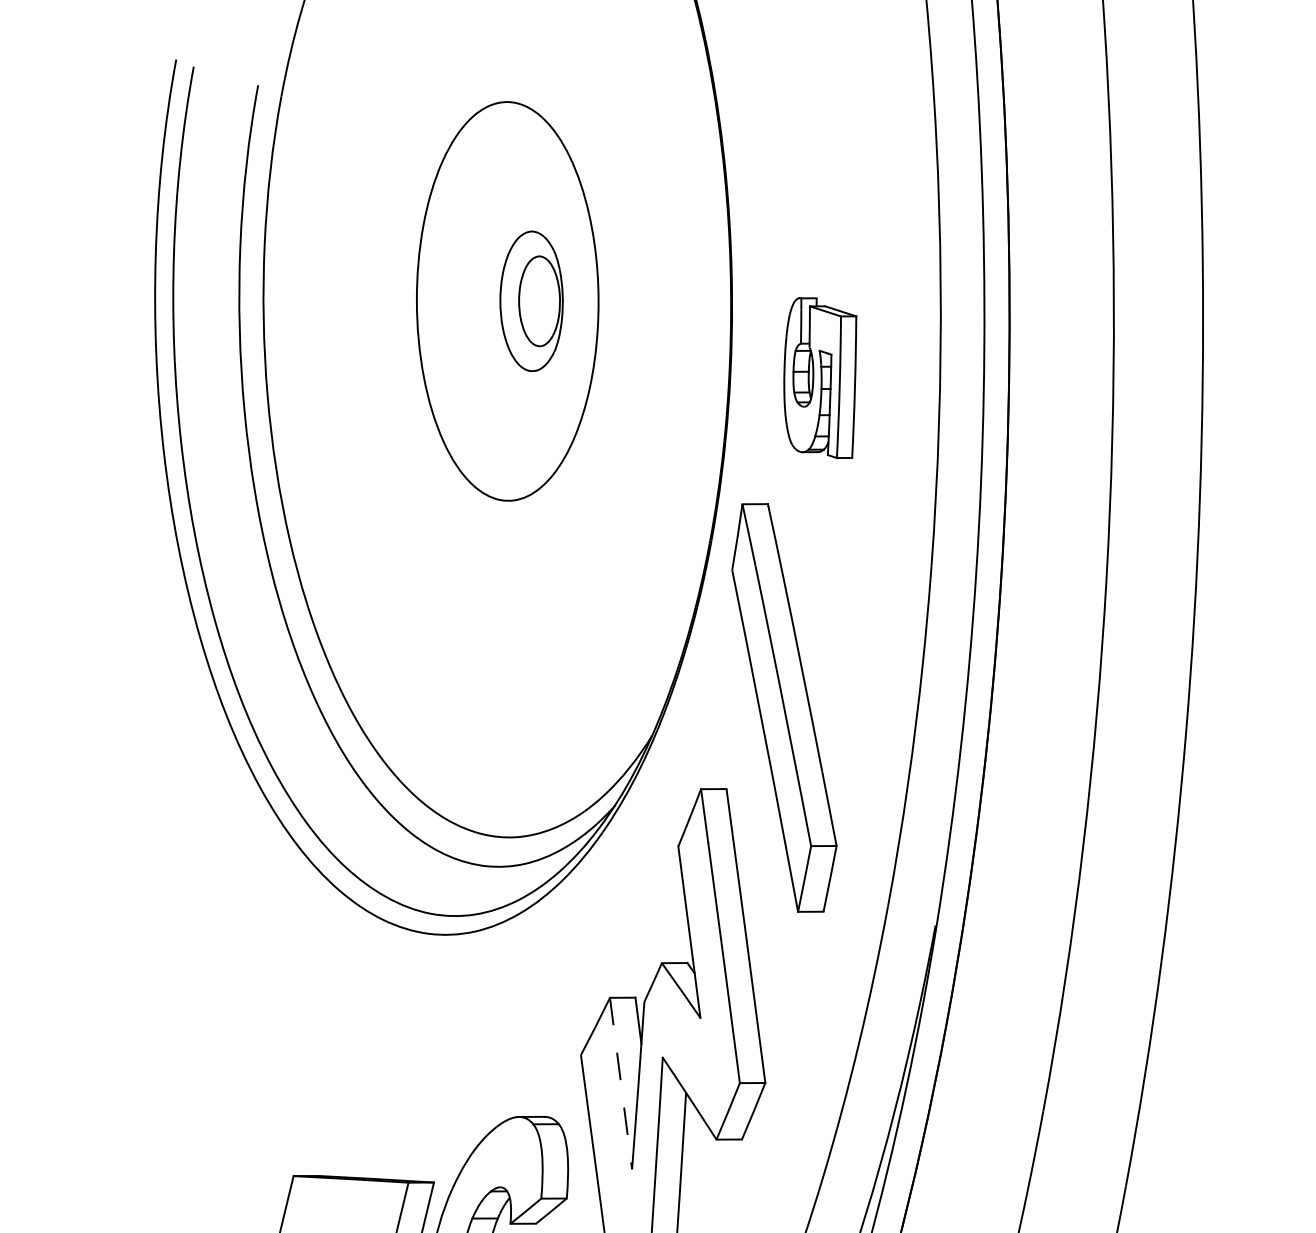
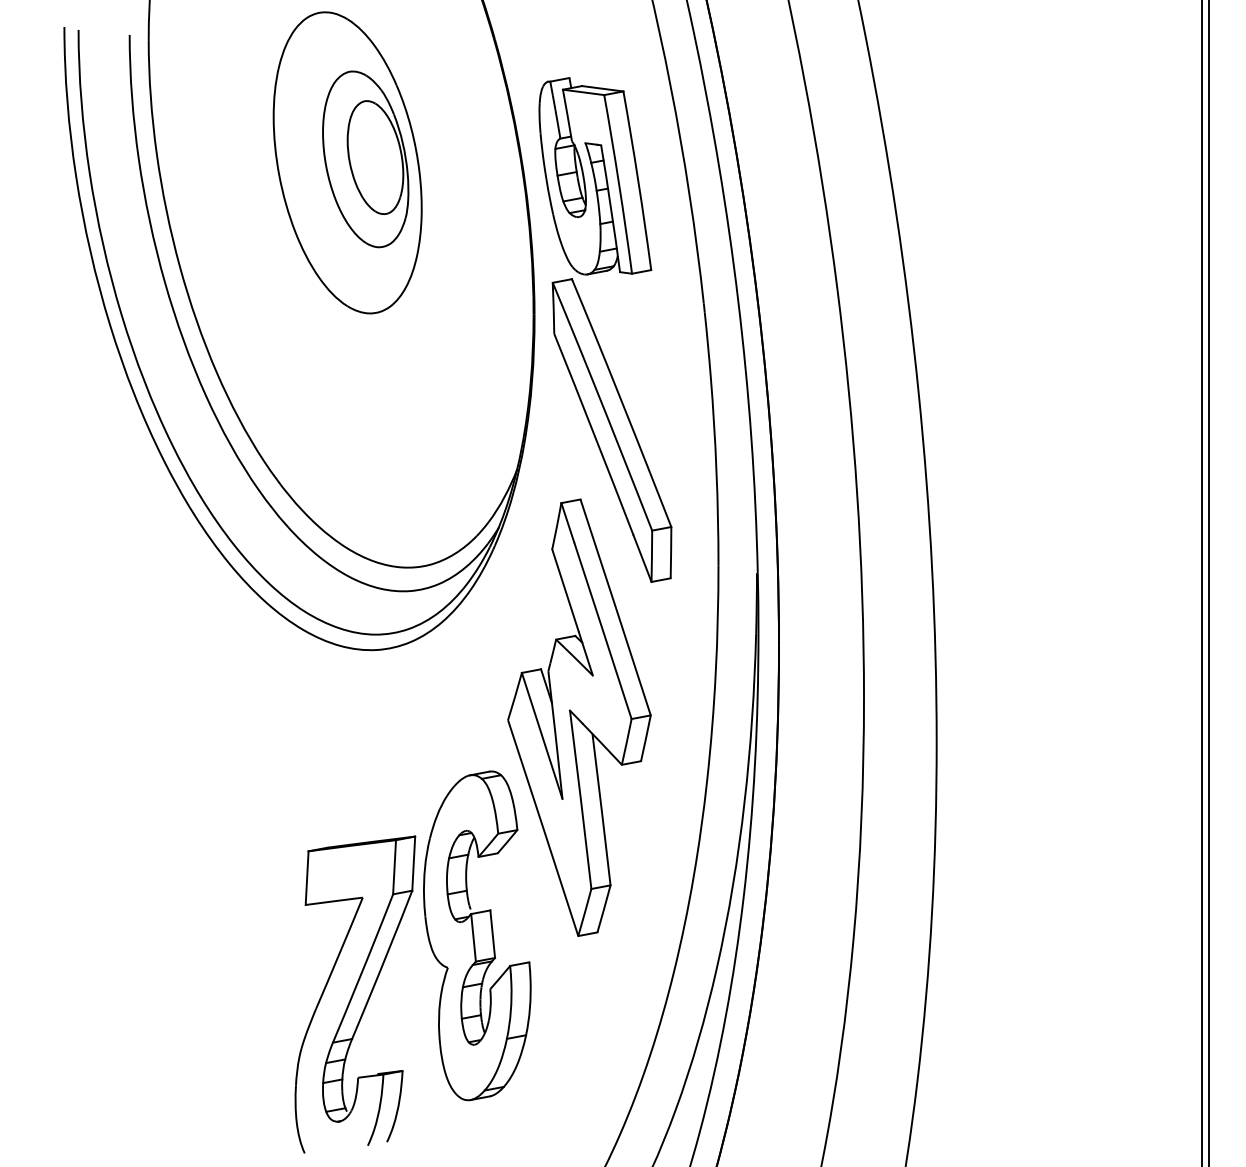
part: (531, 301) -> (365, 159), size x1.67
part: (822, 377) -> (595, 176), size x1.67
line: (621, 1084) -> (542, 736), dashed -> solid

